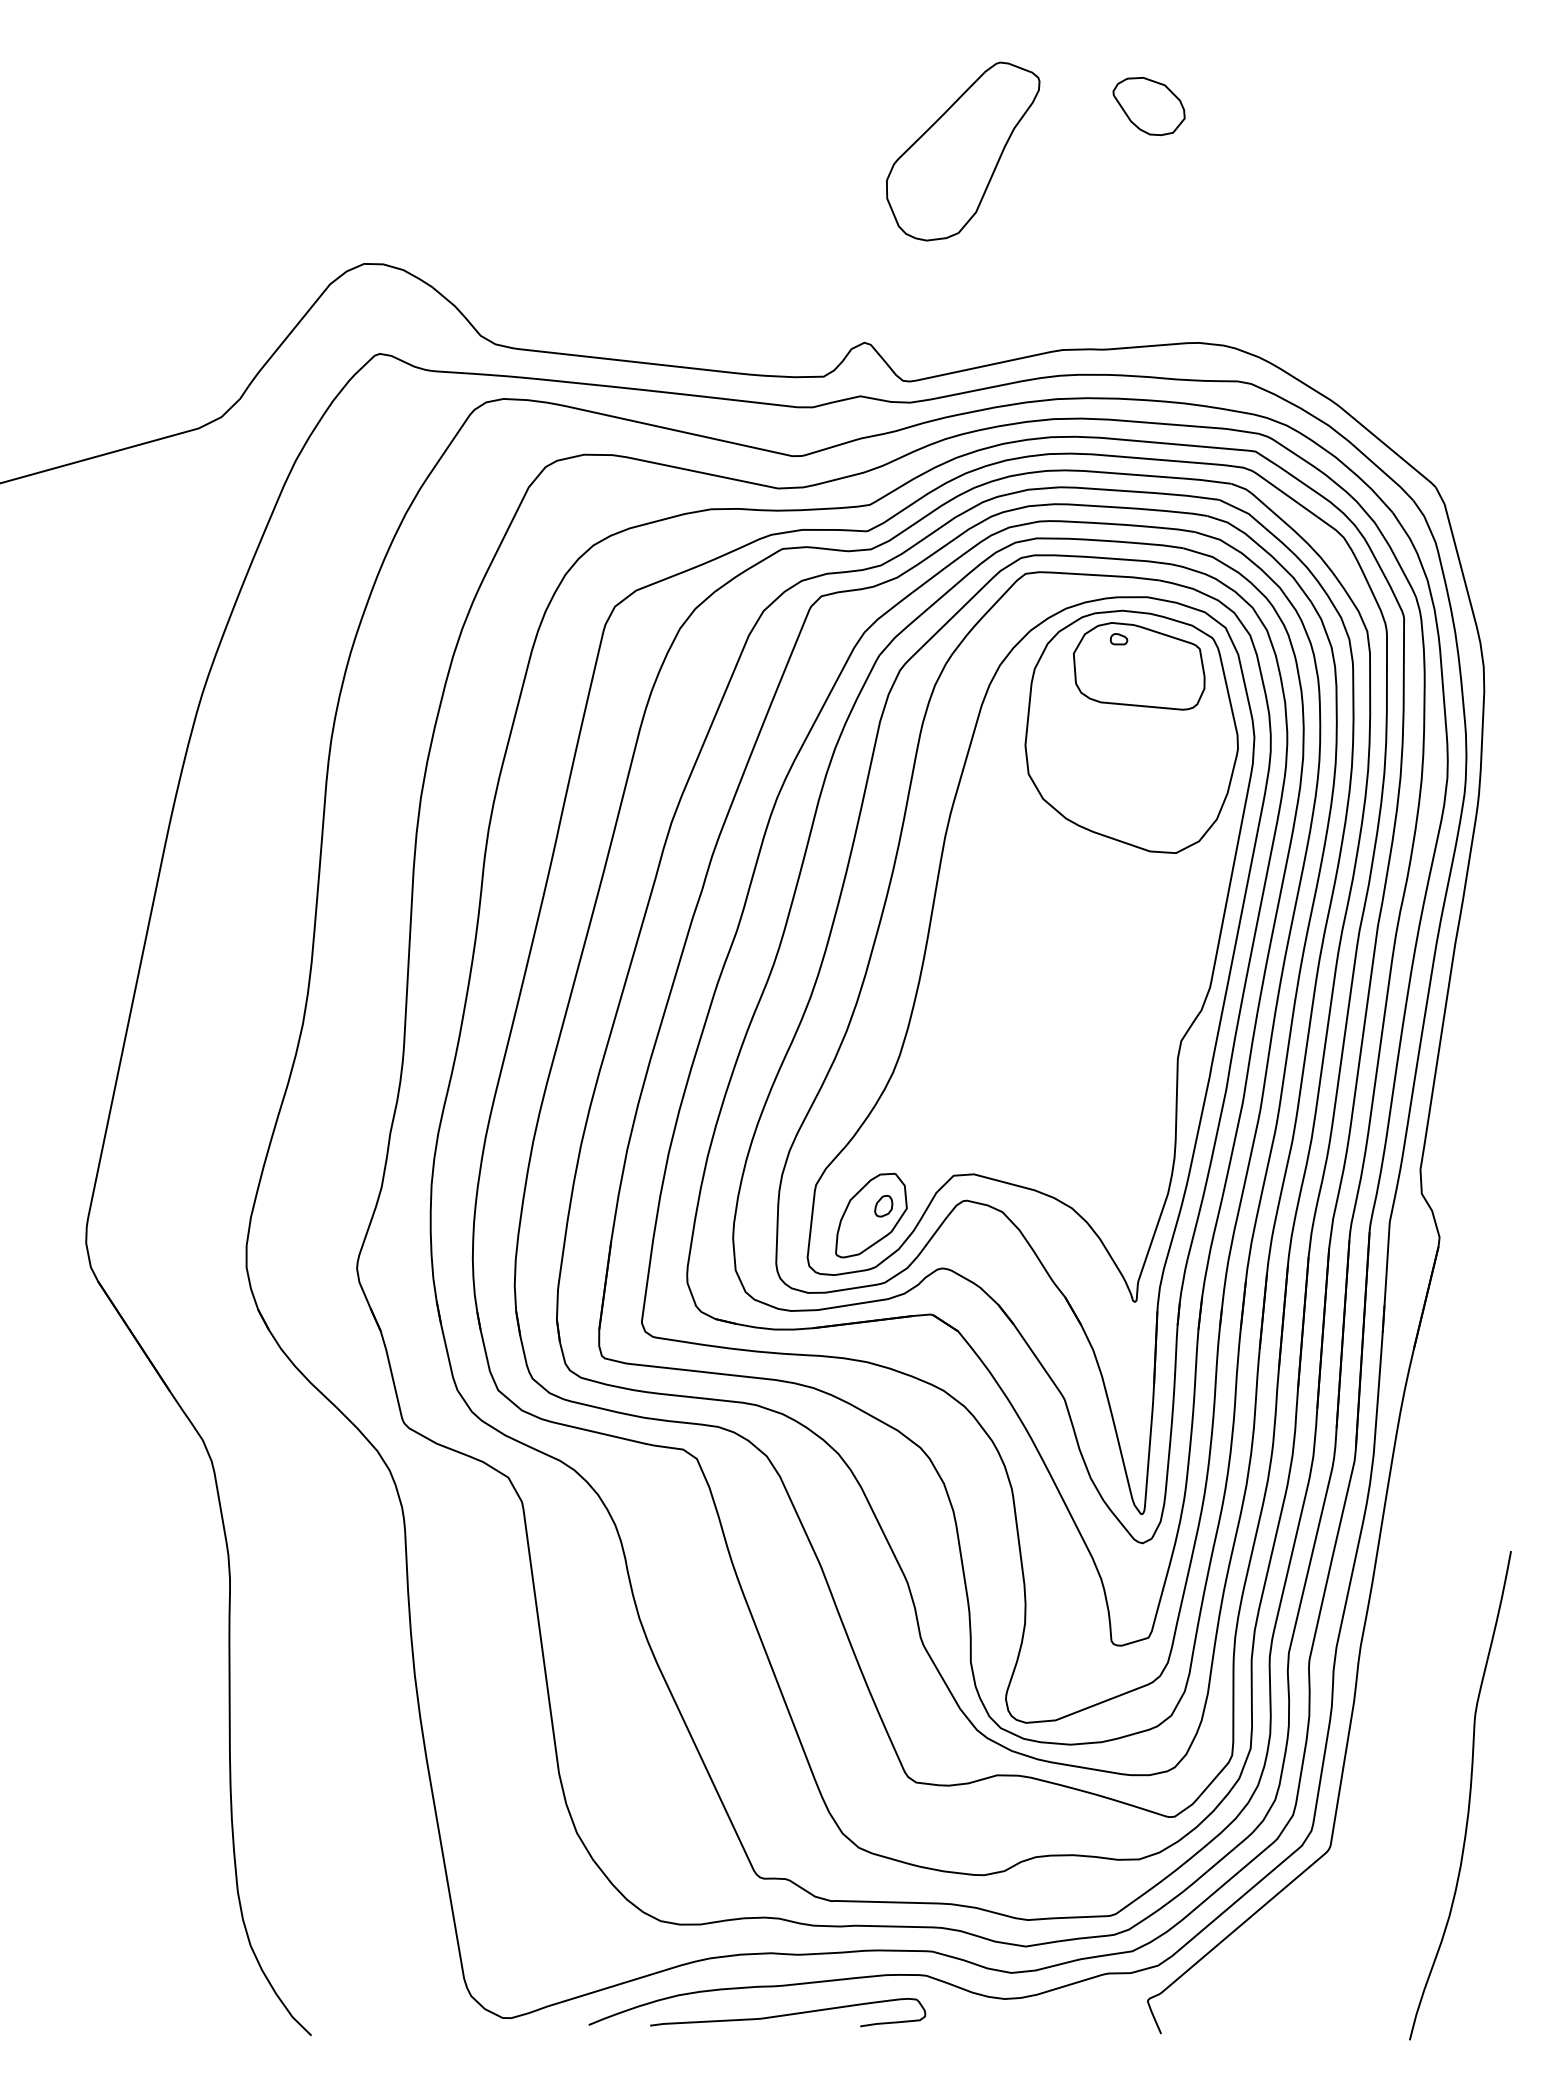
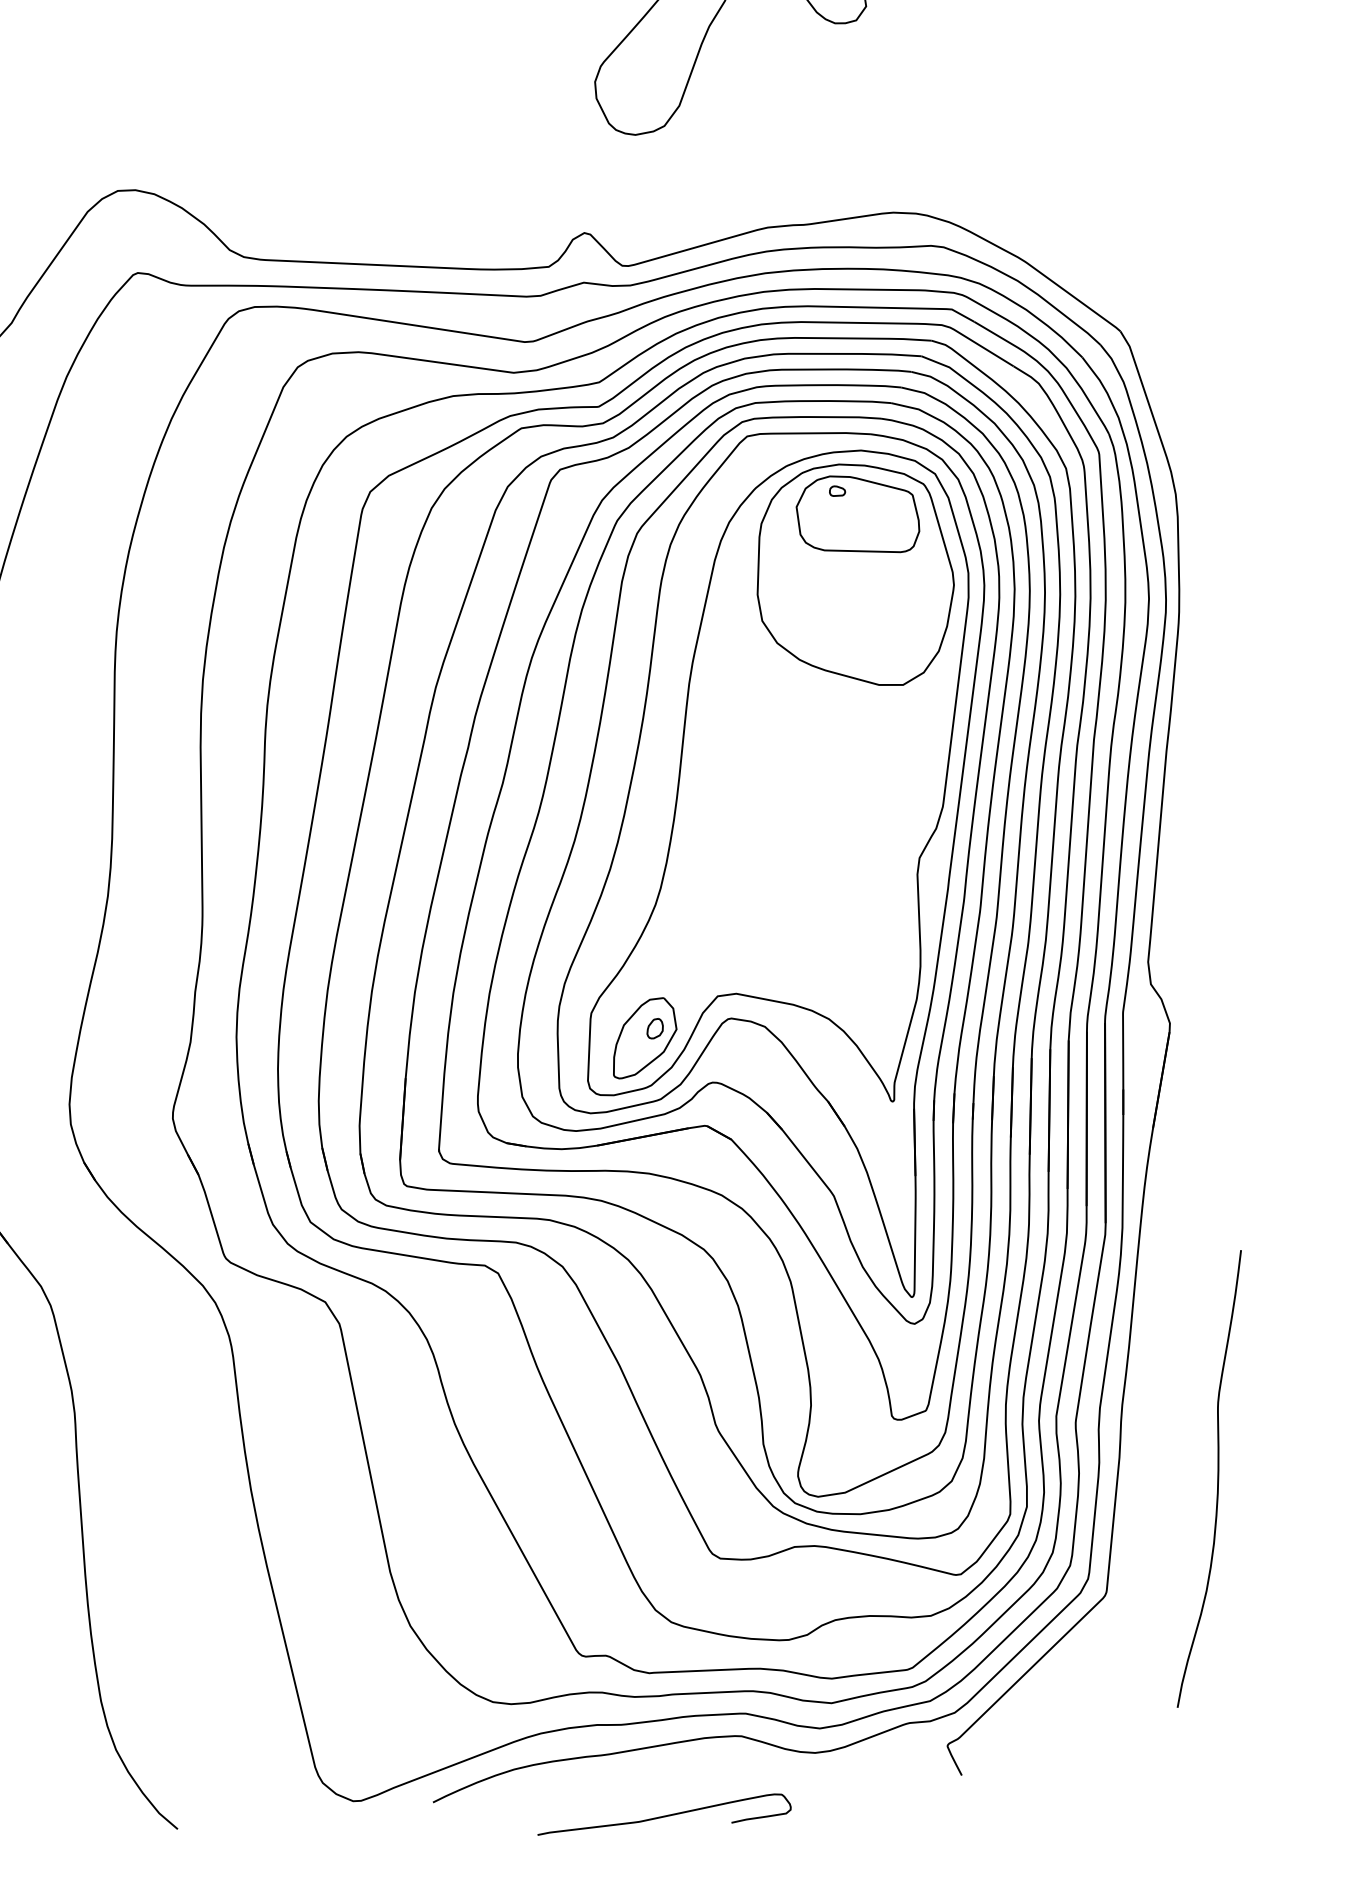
curve: (1468, 1798) -> (1216, 1481), moved
curve: (788, 2013) -> (664, 1815), moved

